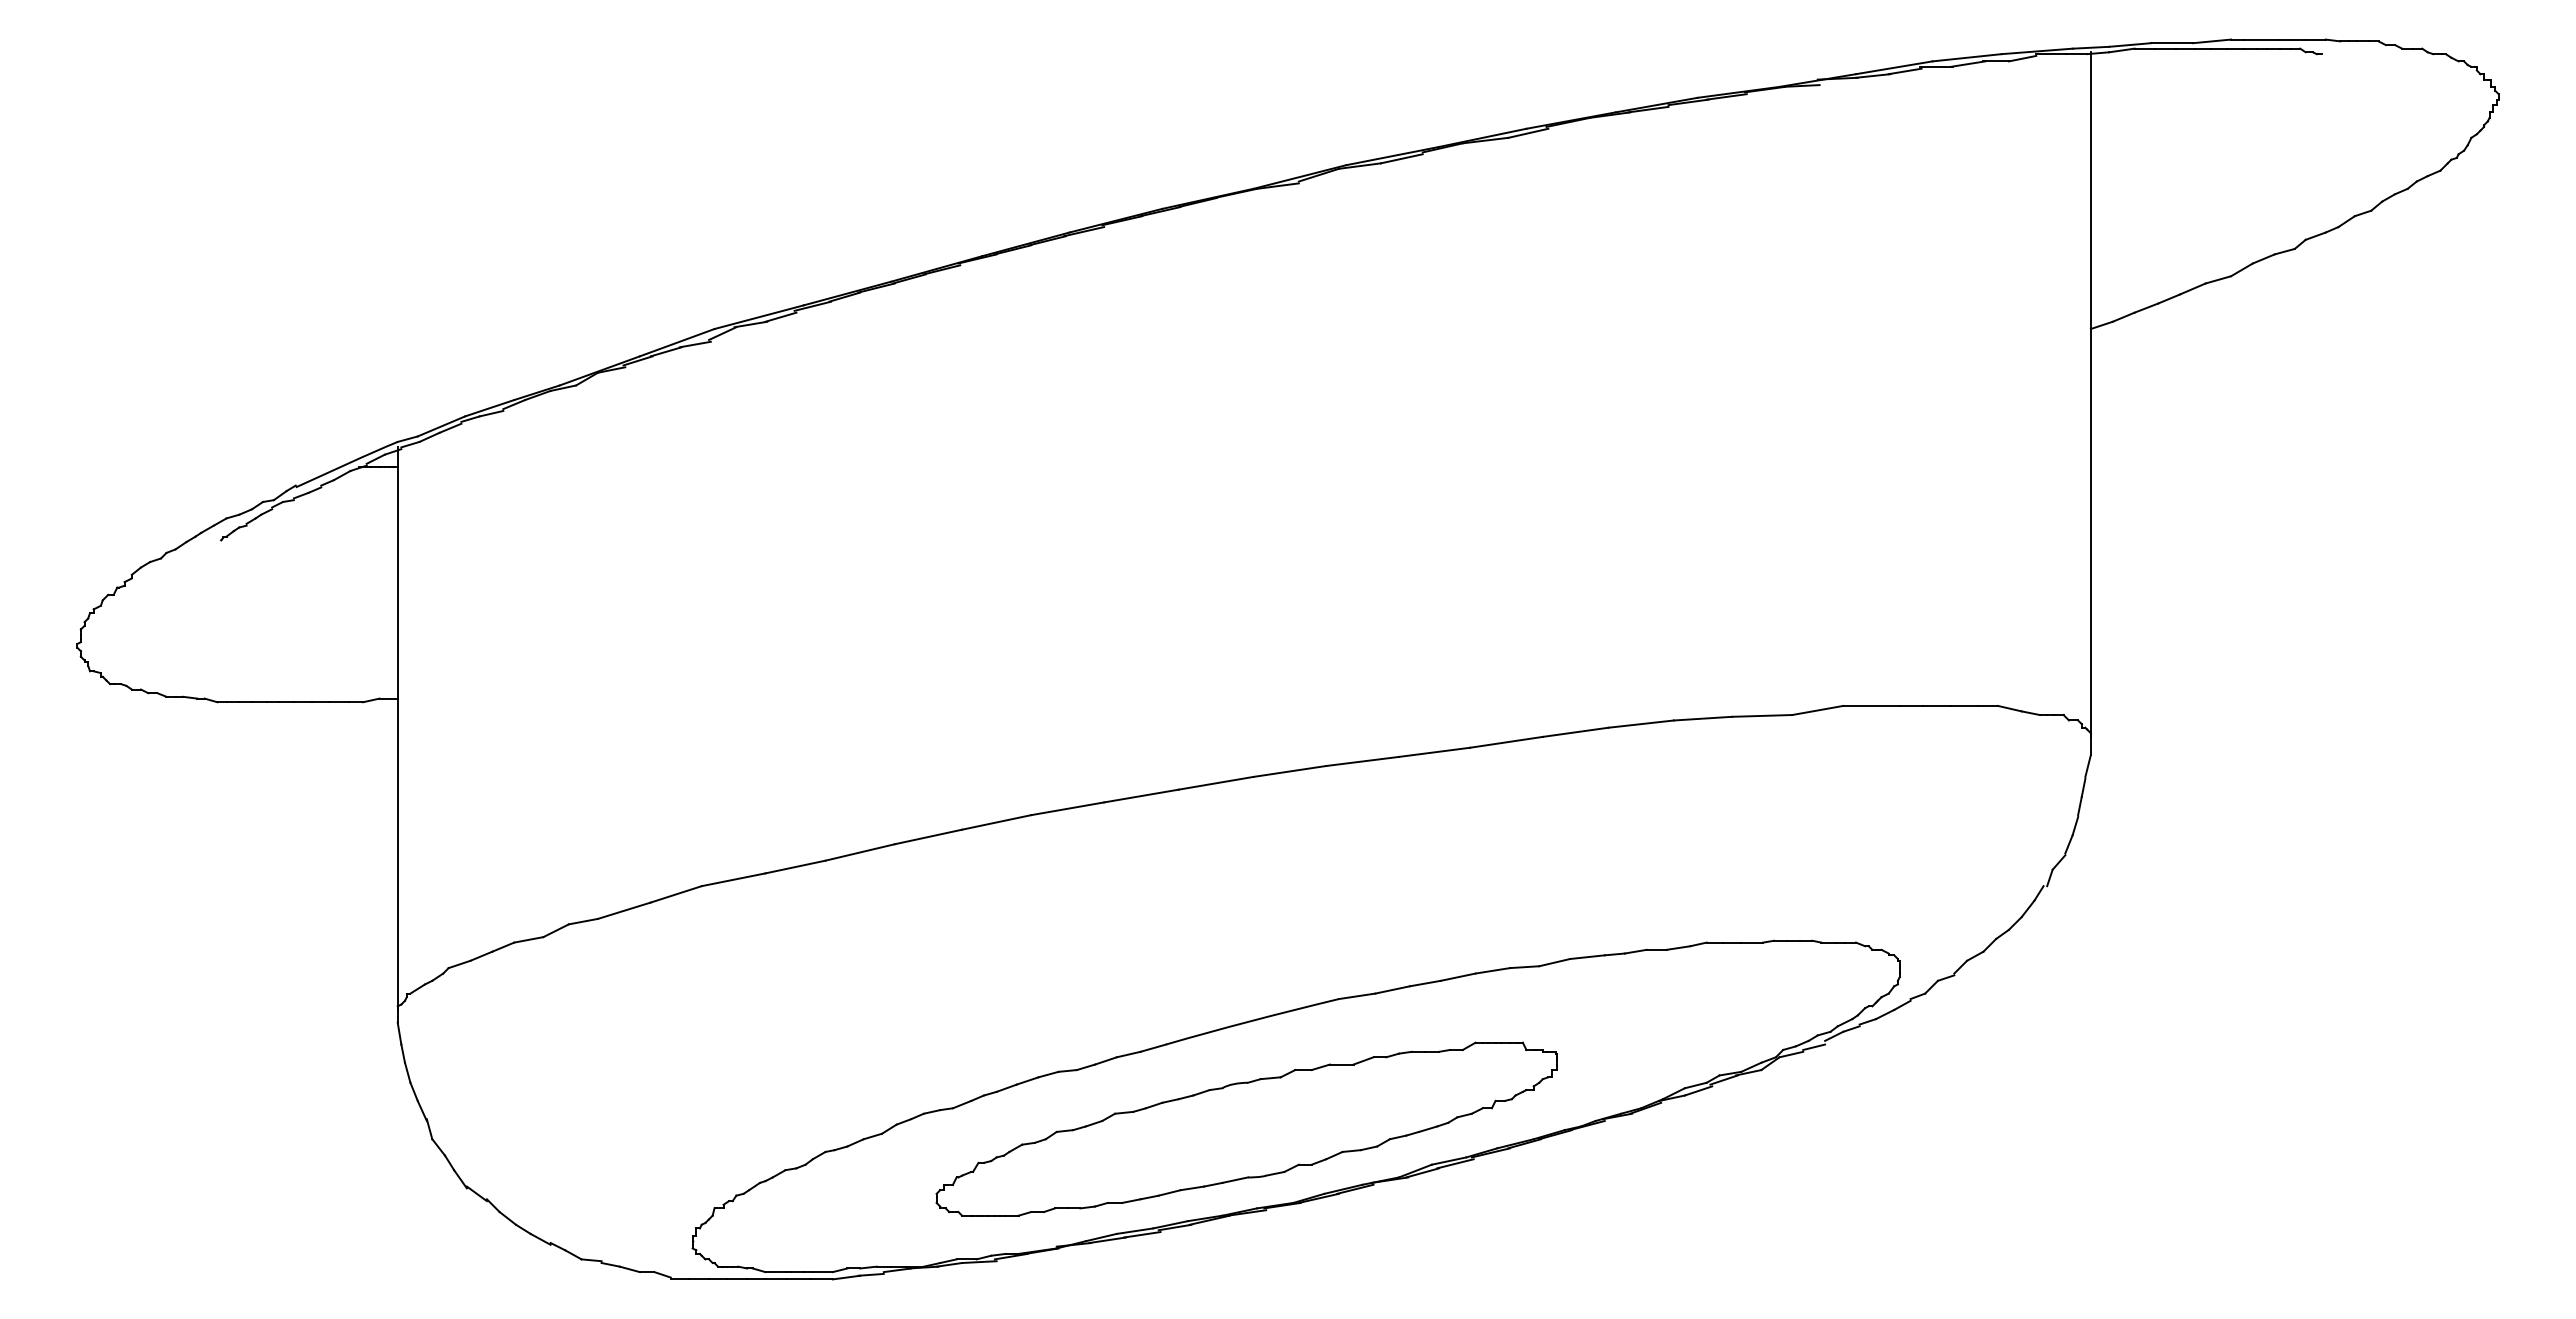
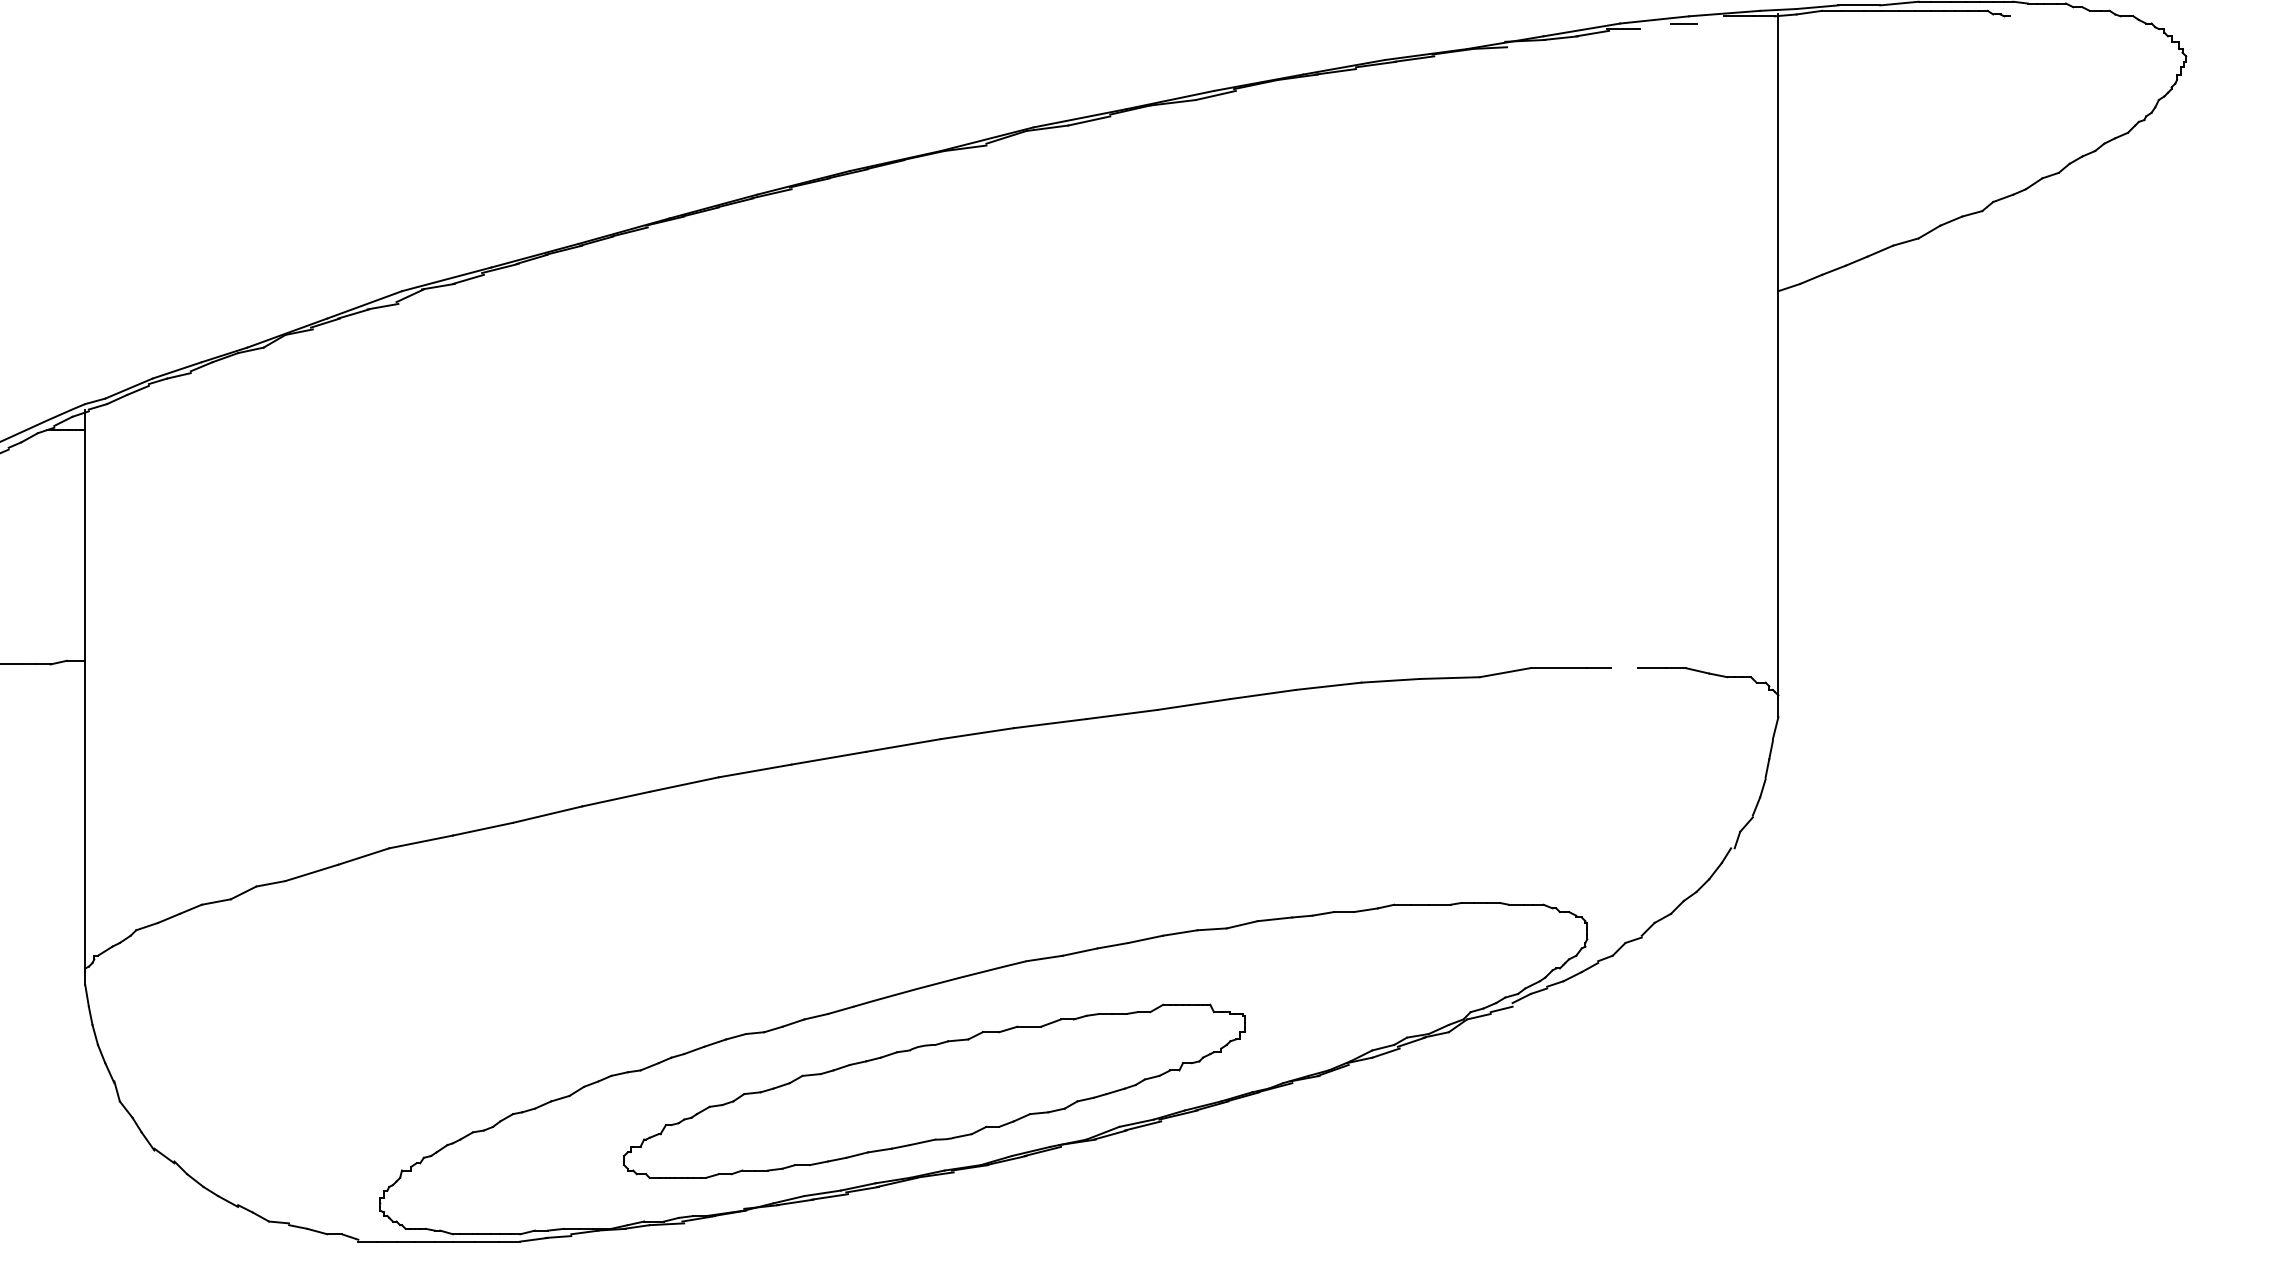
line: (2022, 58) -> (1710, 20), removed
line: (1967, 63) -> (1655, 25), removed
line: (1936, 705) -> (1624, 667), removed

